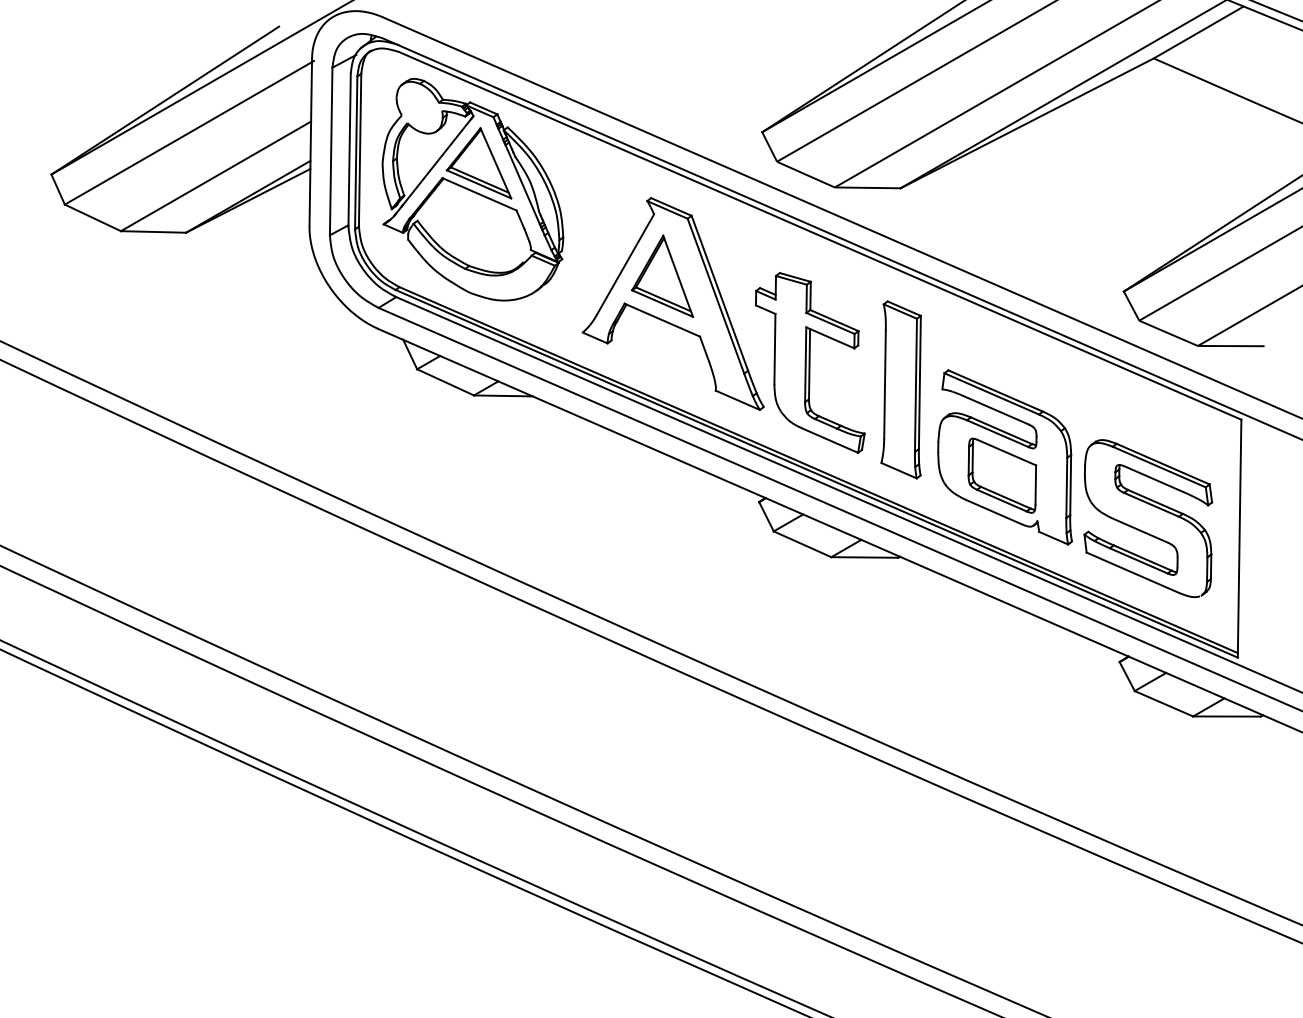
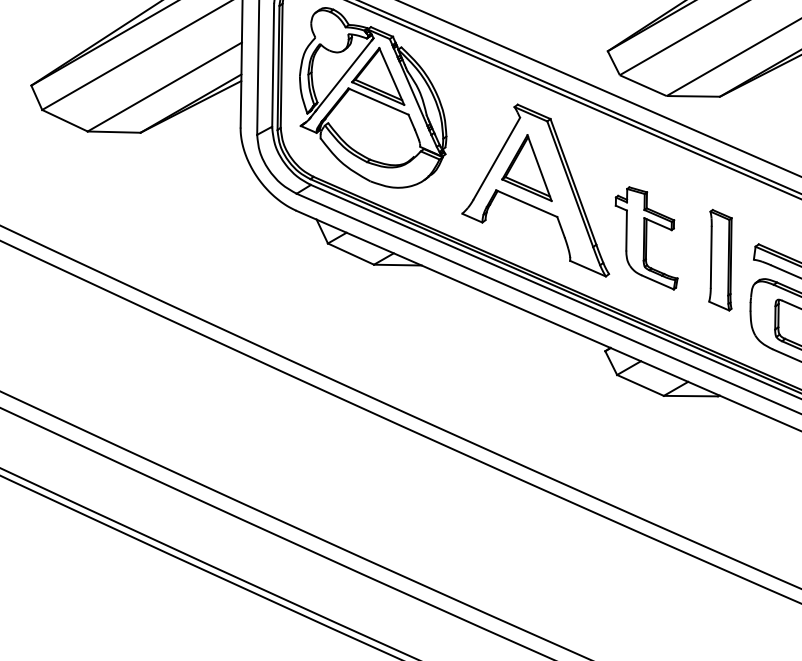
part: (809, 362) -> (646, 238), size x0.7
part: (900, 389) -> (719, 259), size x0.7

